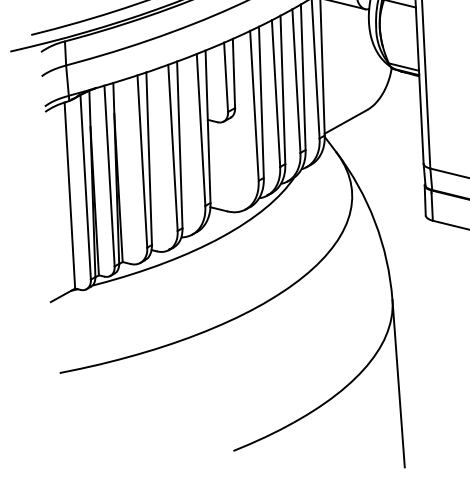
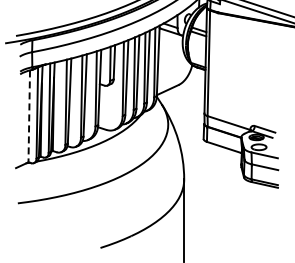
line: (70, 195) -> (29, 116), solid -> dashed

